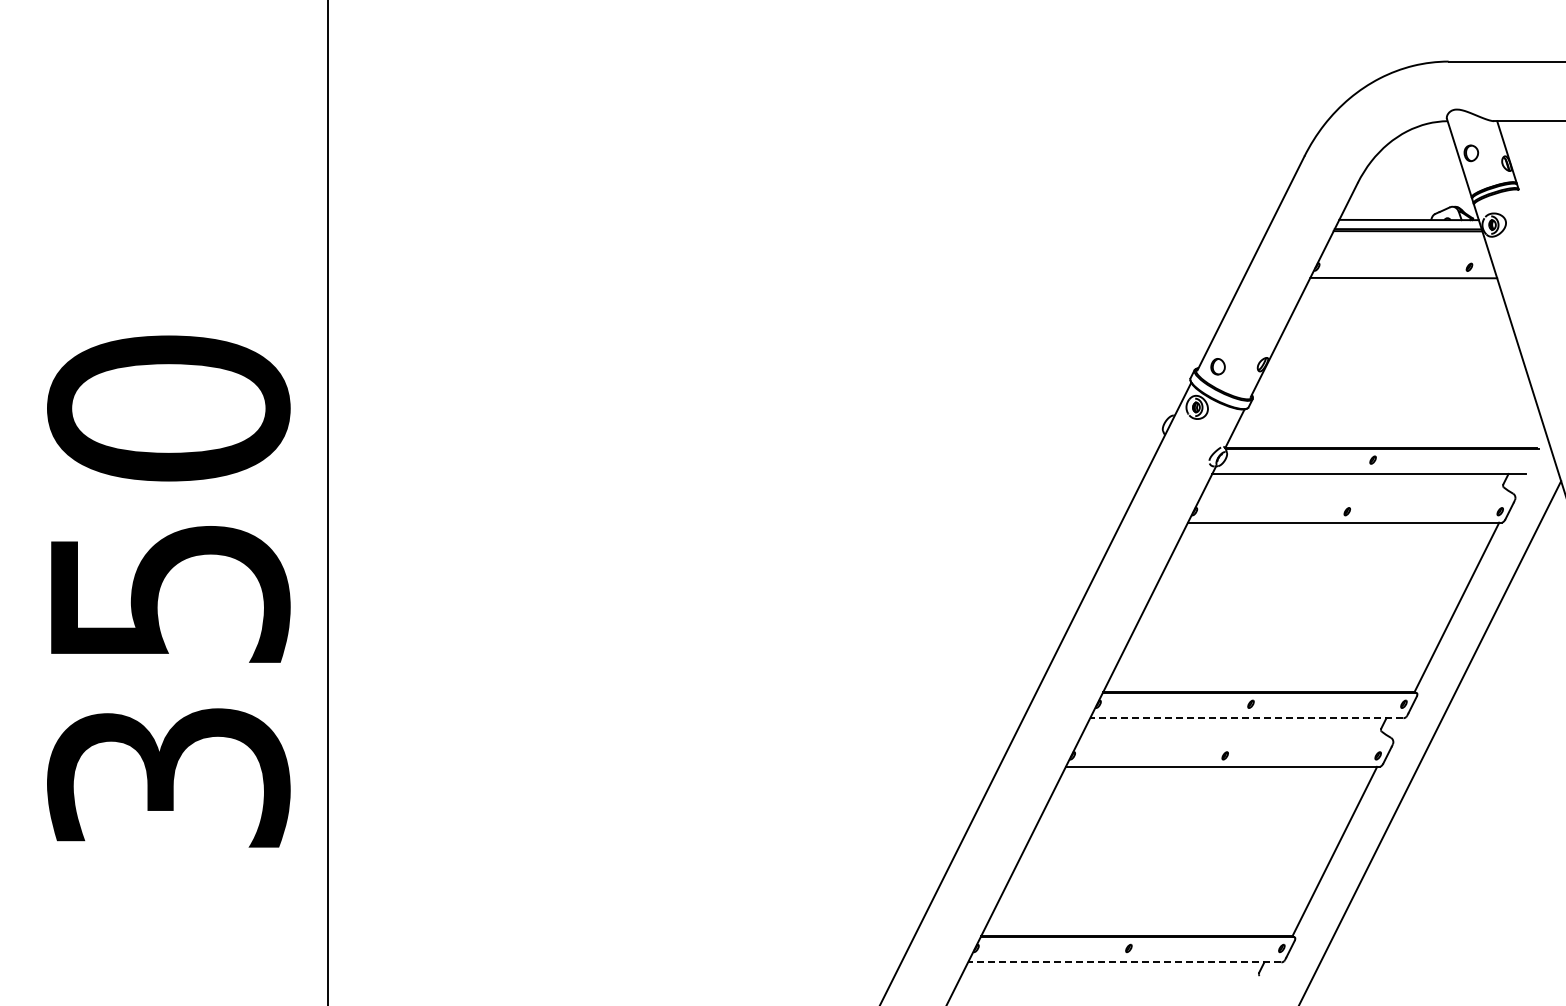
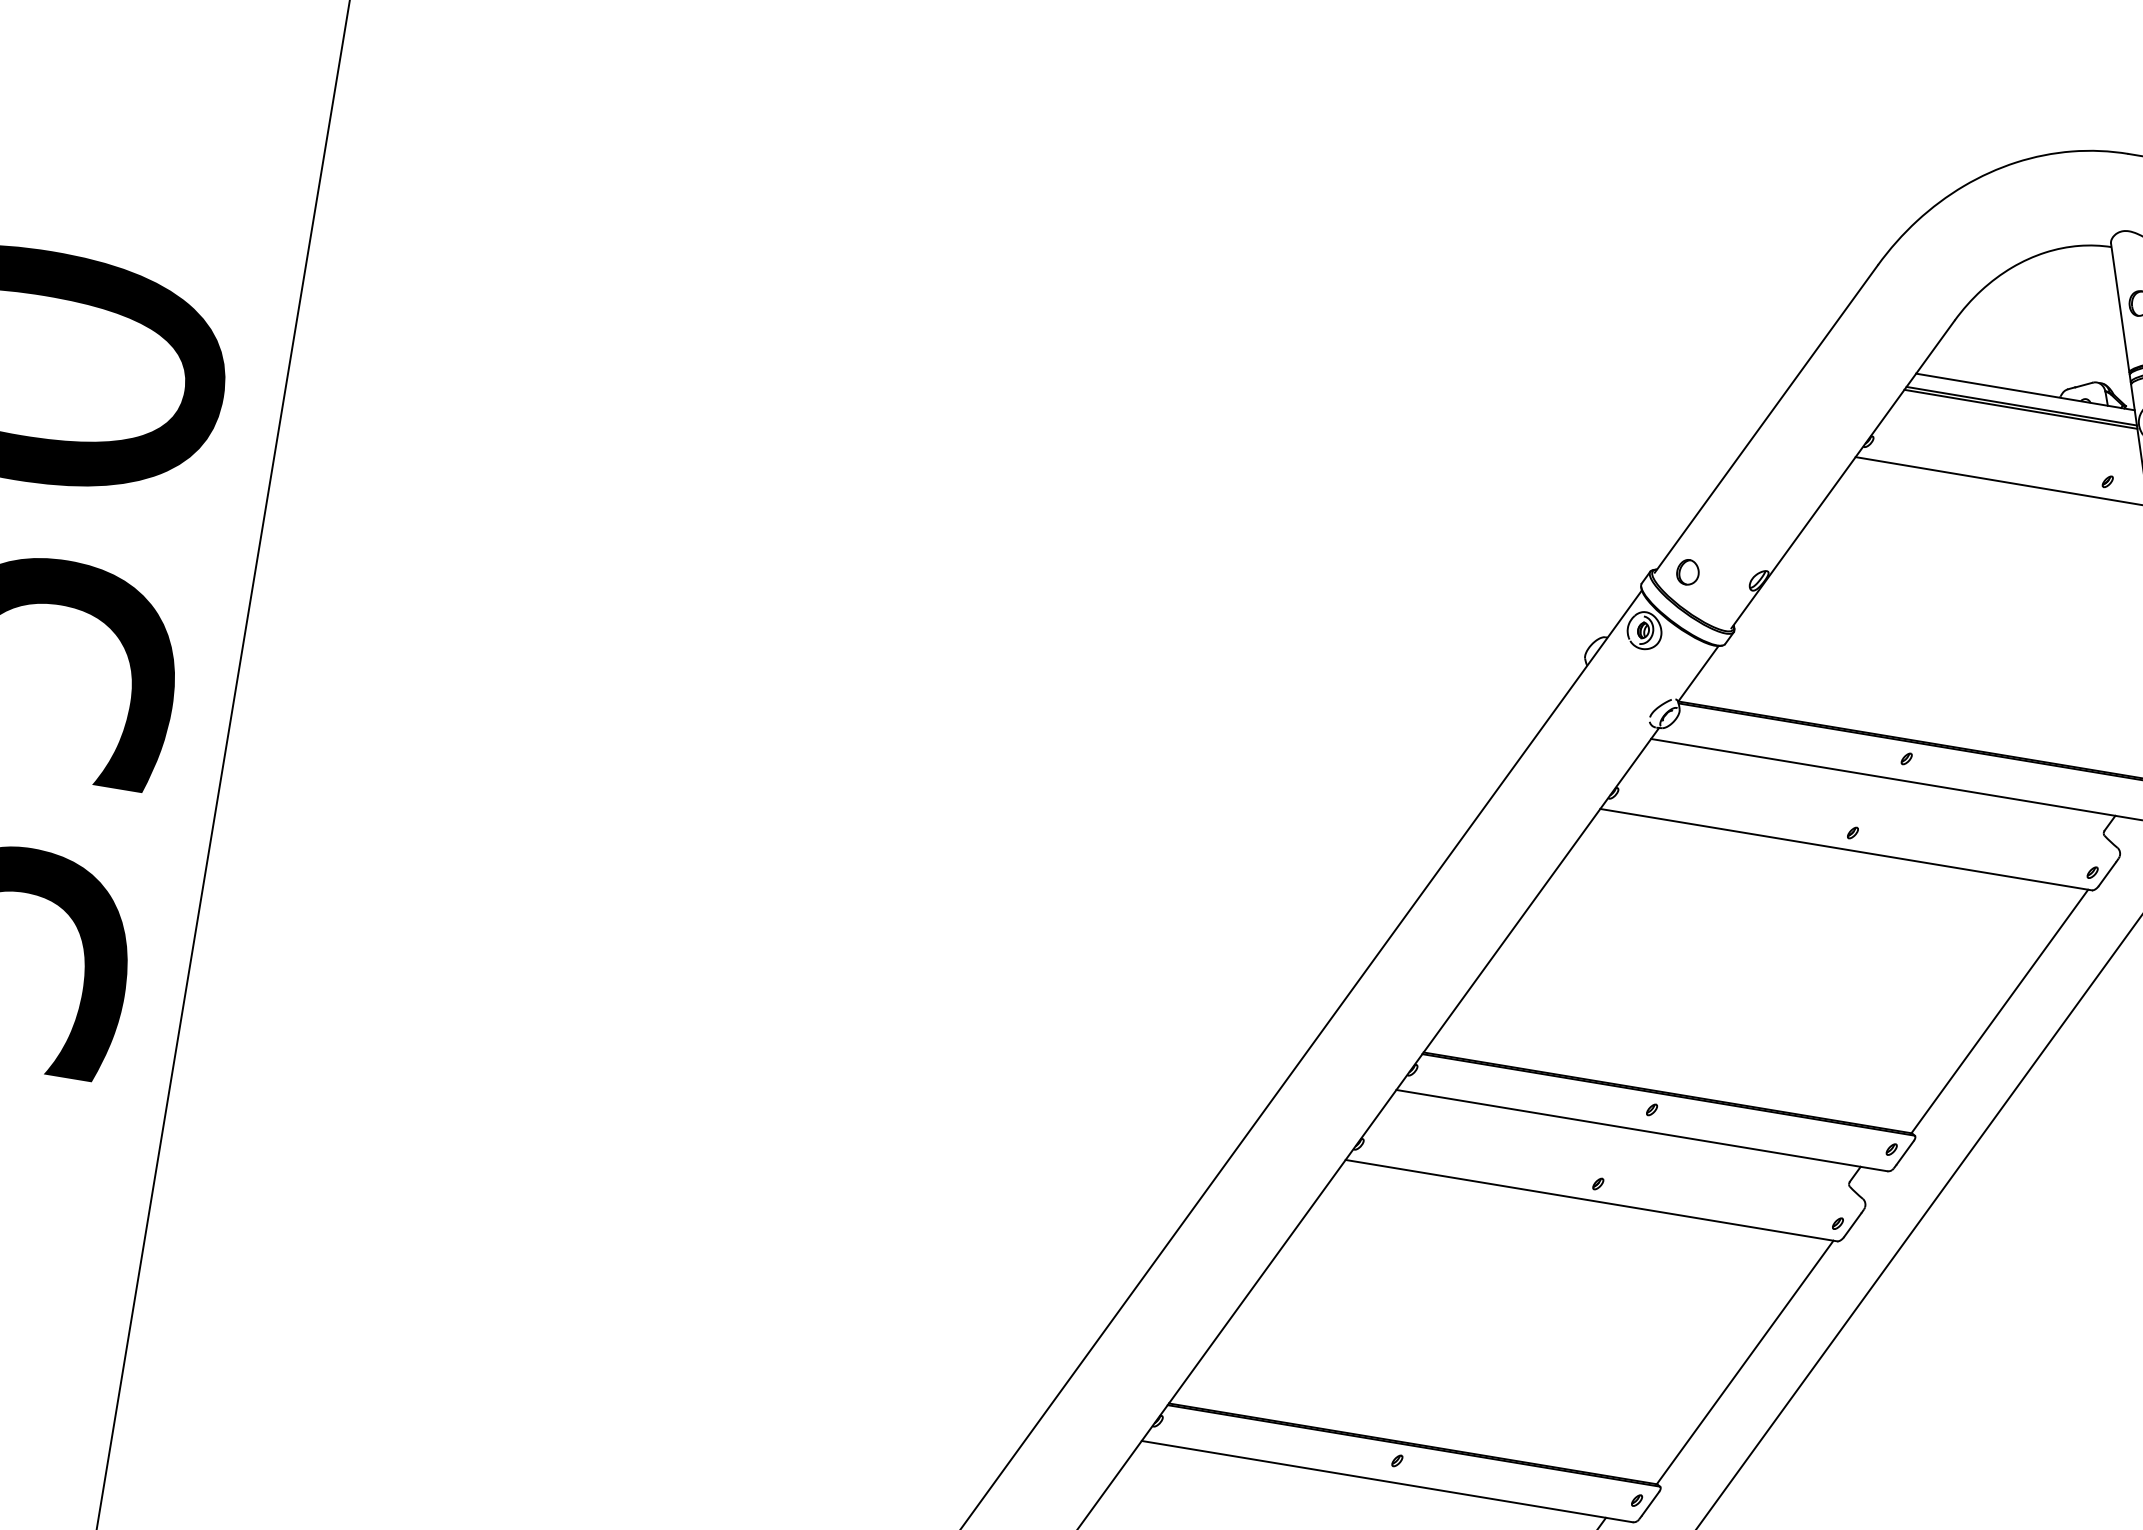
line: (1246, 718) -> (1641, 1130), dashed -> solid
line: (1124, 962) -> (1386, 1481), dashed -> solid

